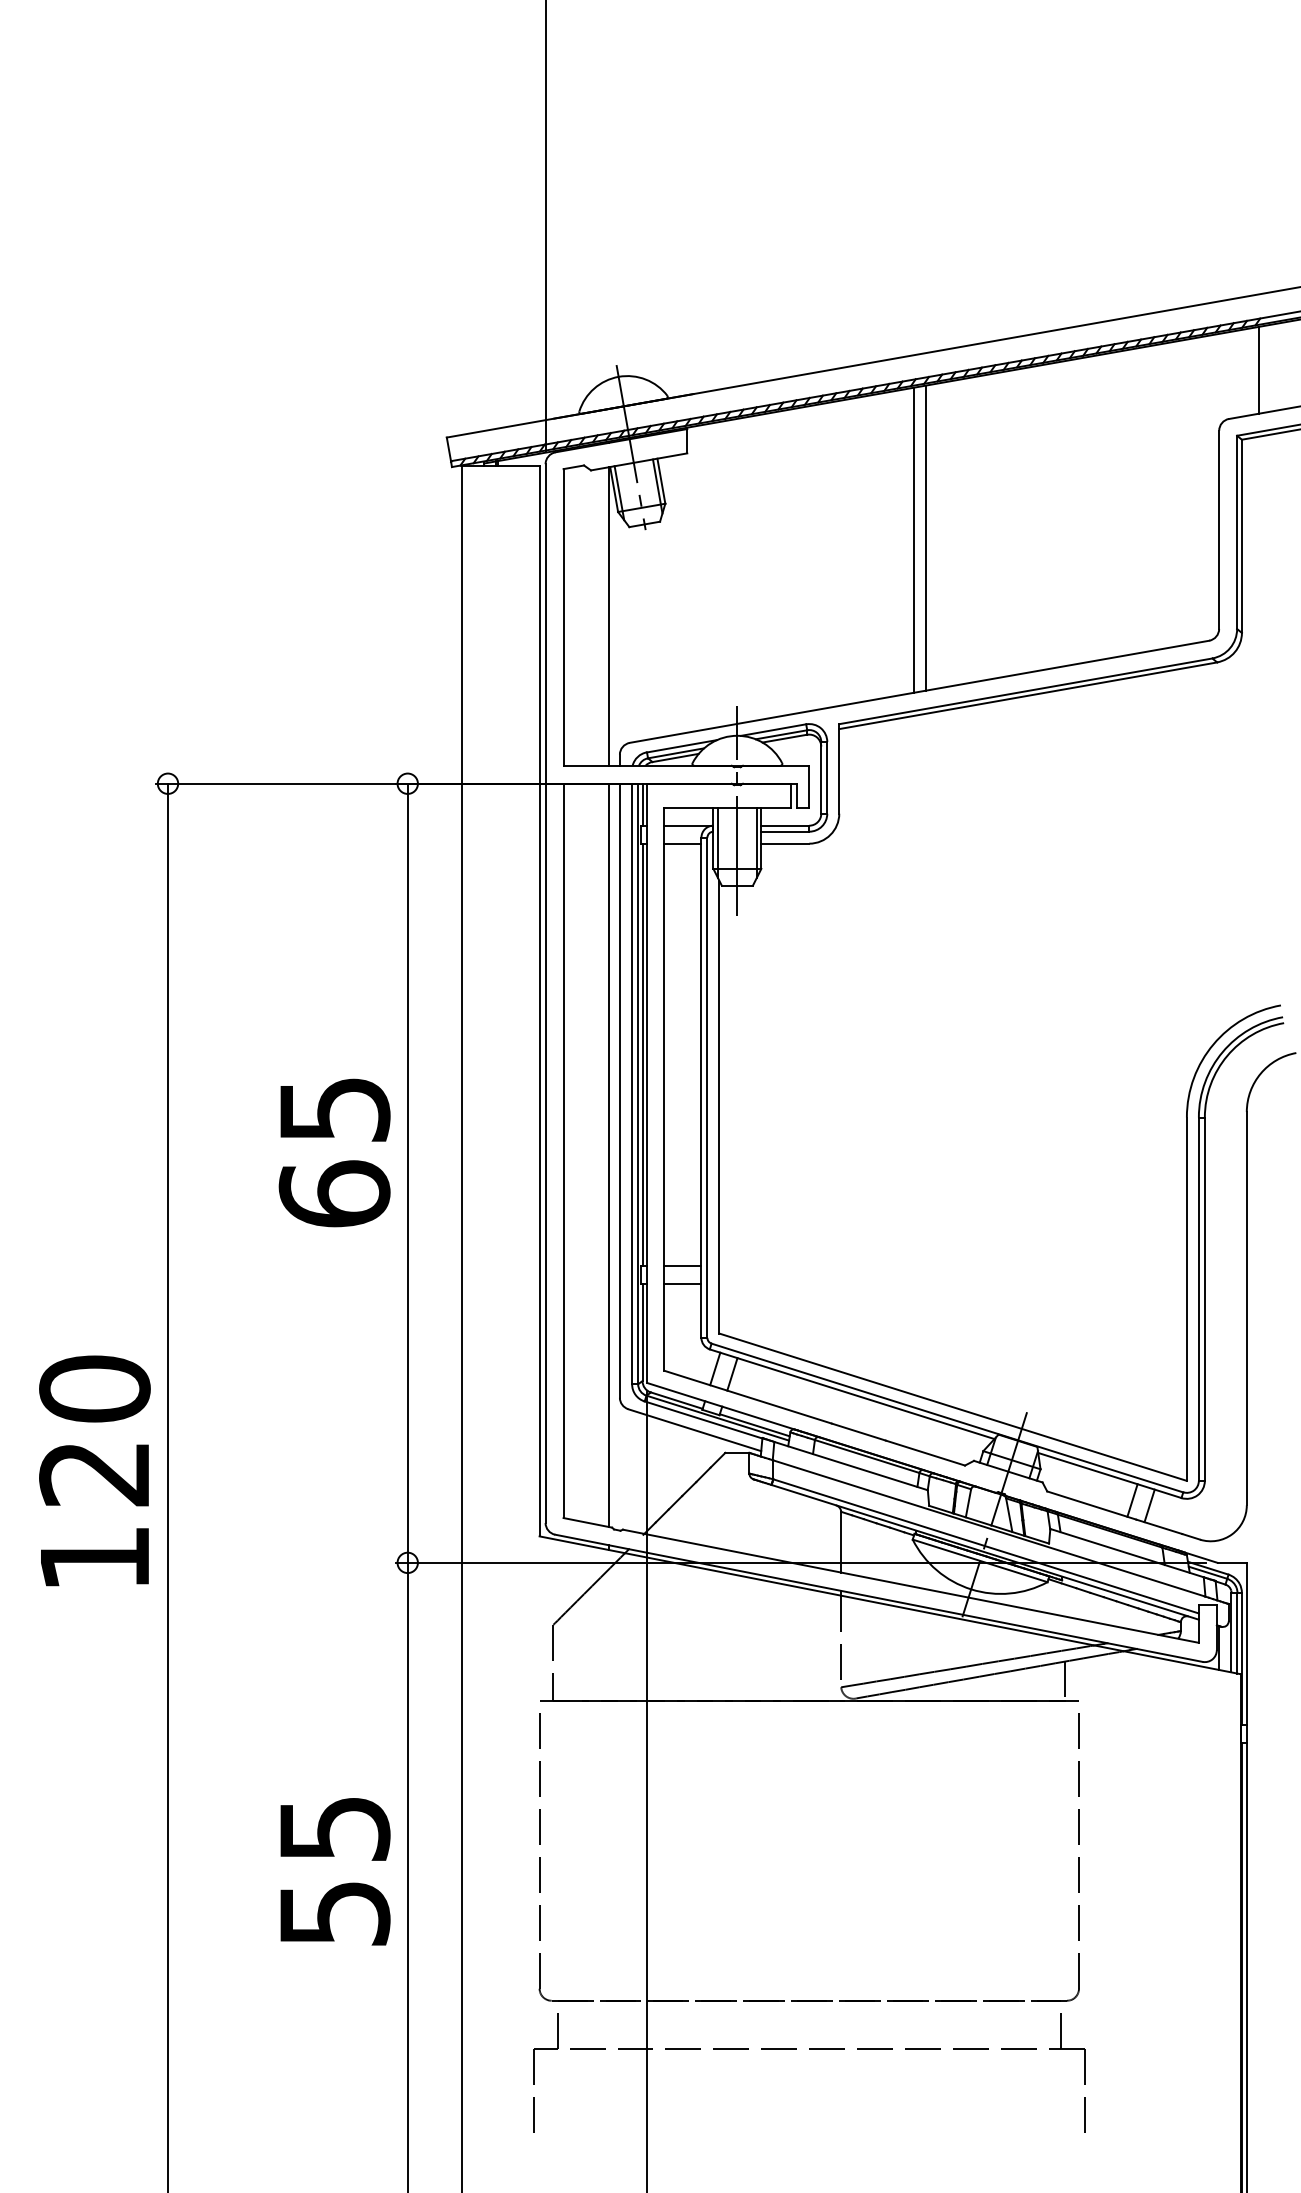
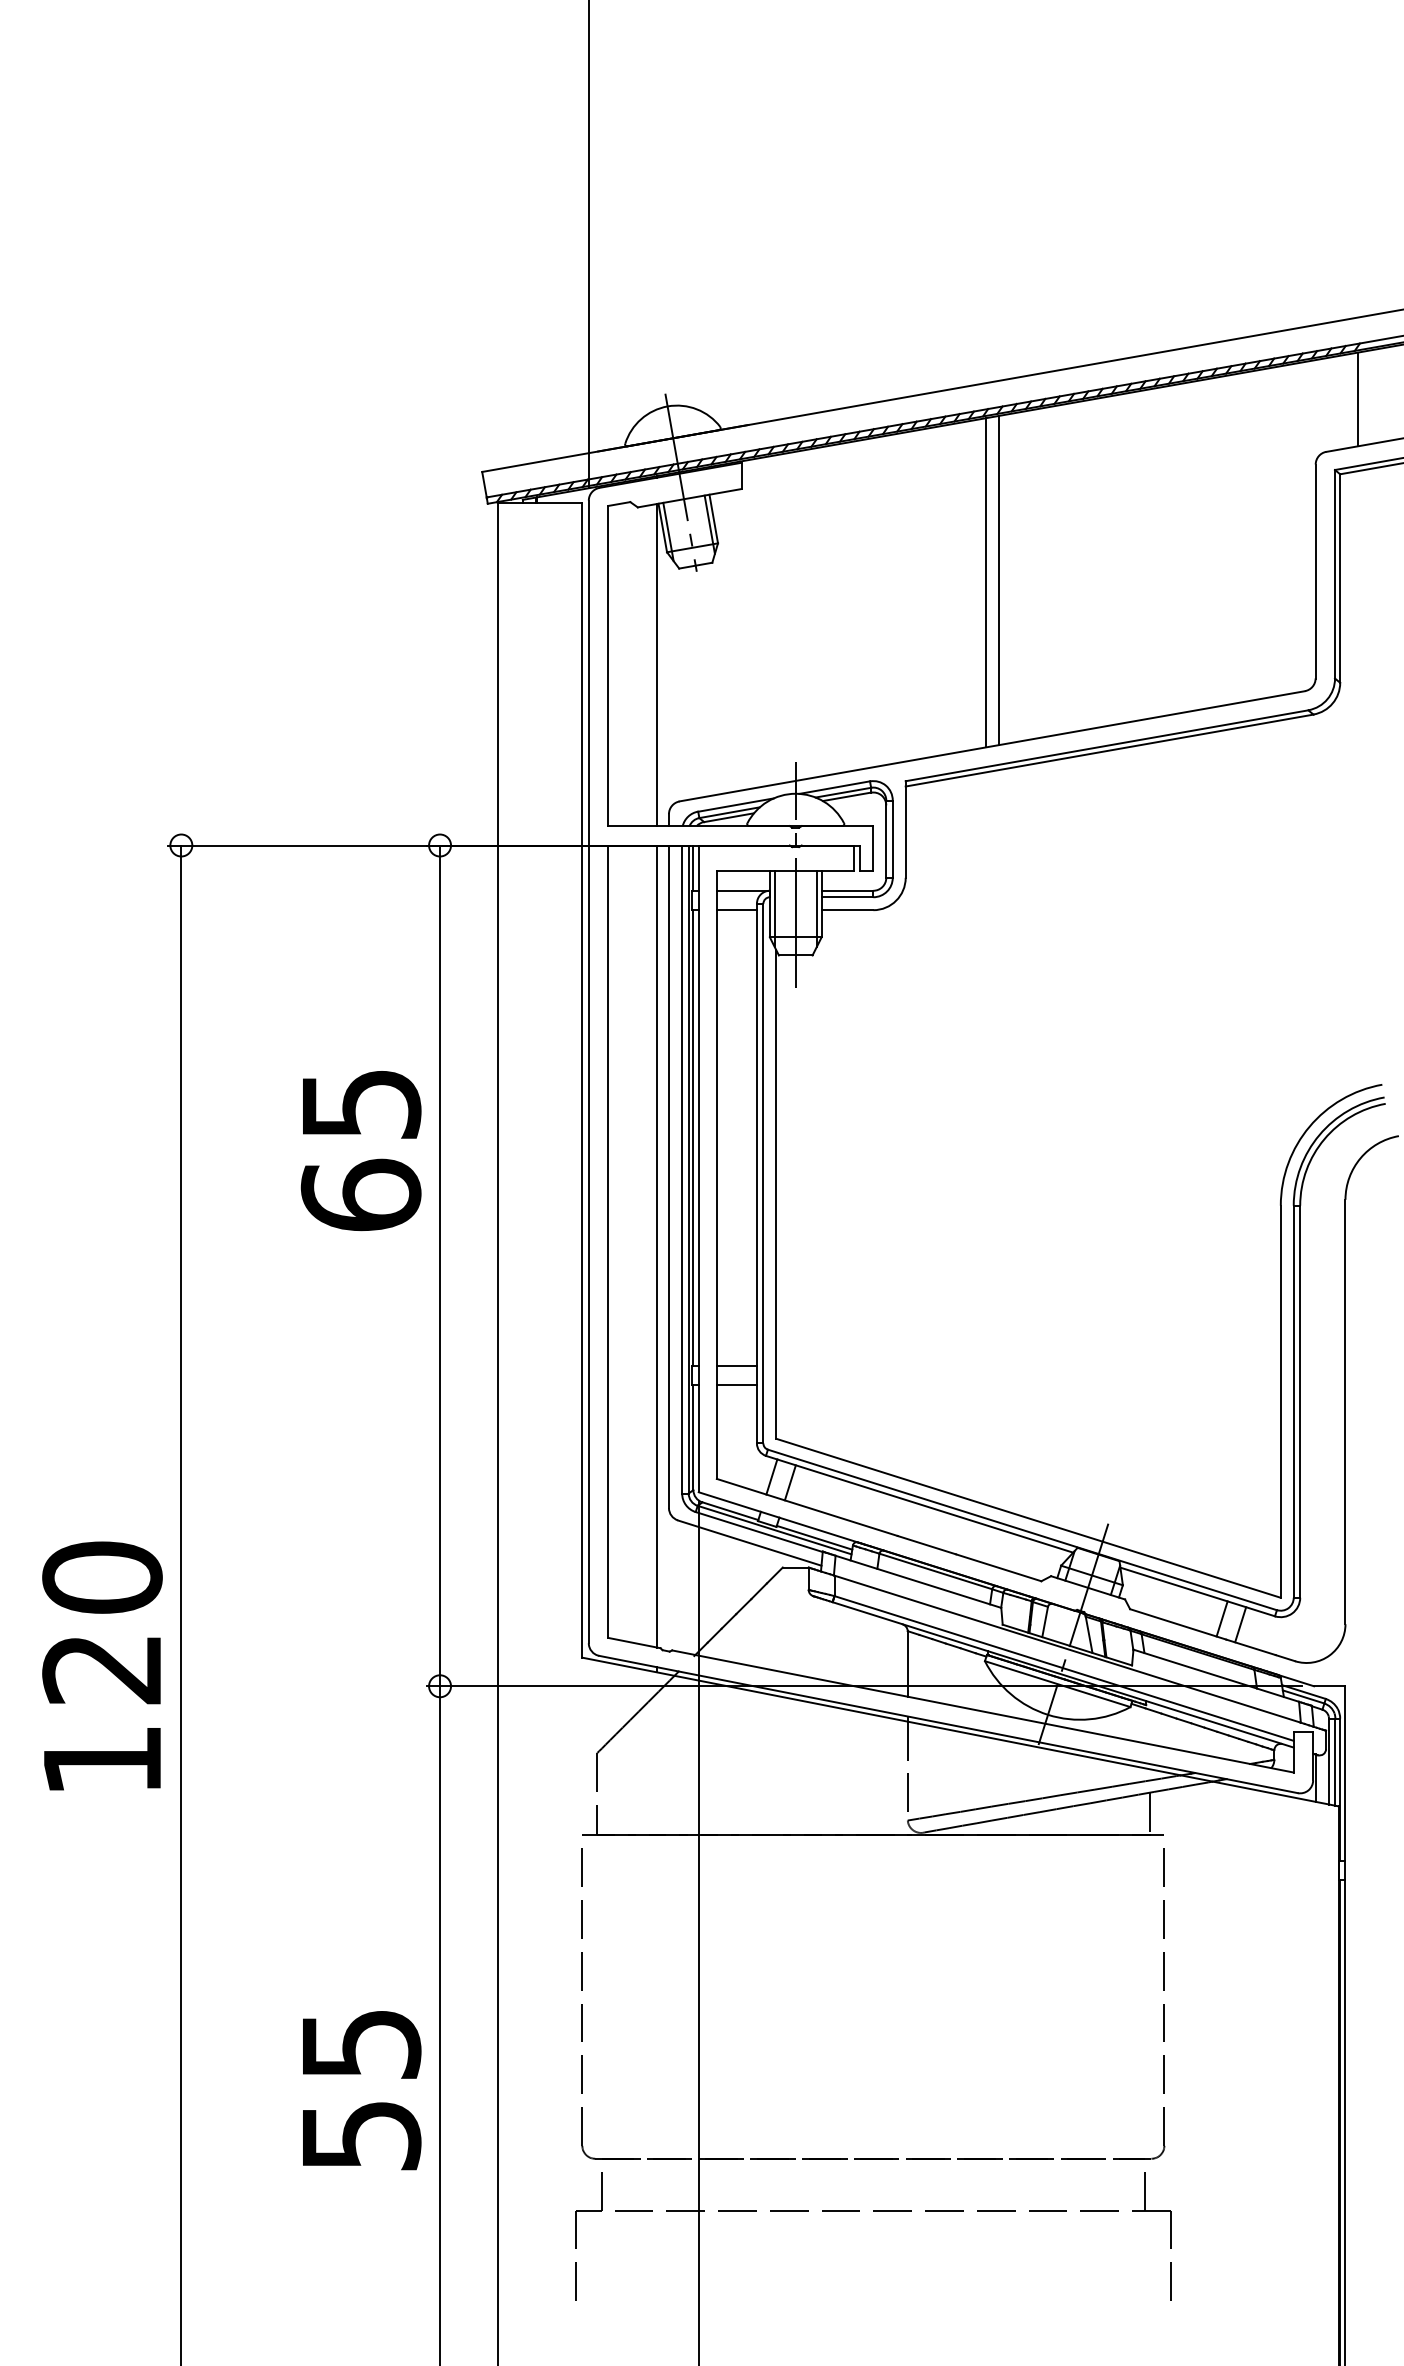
text: (334, 1153) -> (360, 1151), moved
text: (94, 1470) -> (102, 1665), moved
text: (335, 1871) -> (362, 2090), moved

